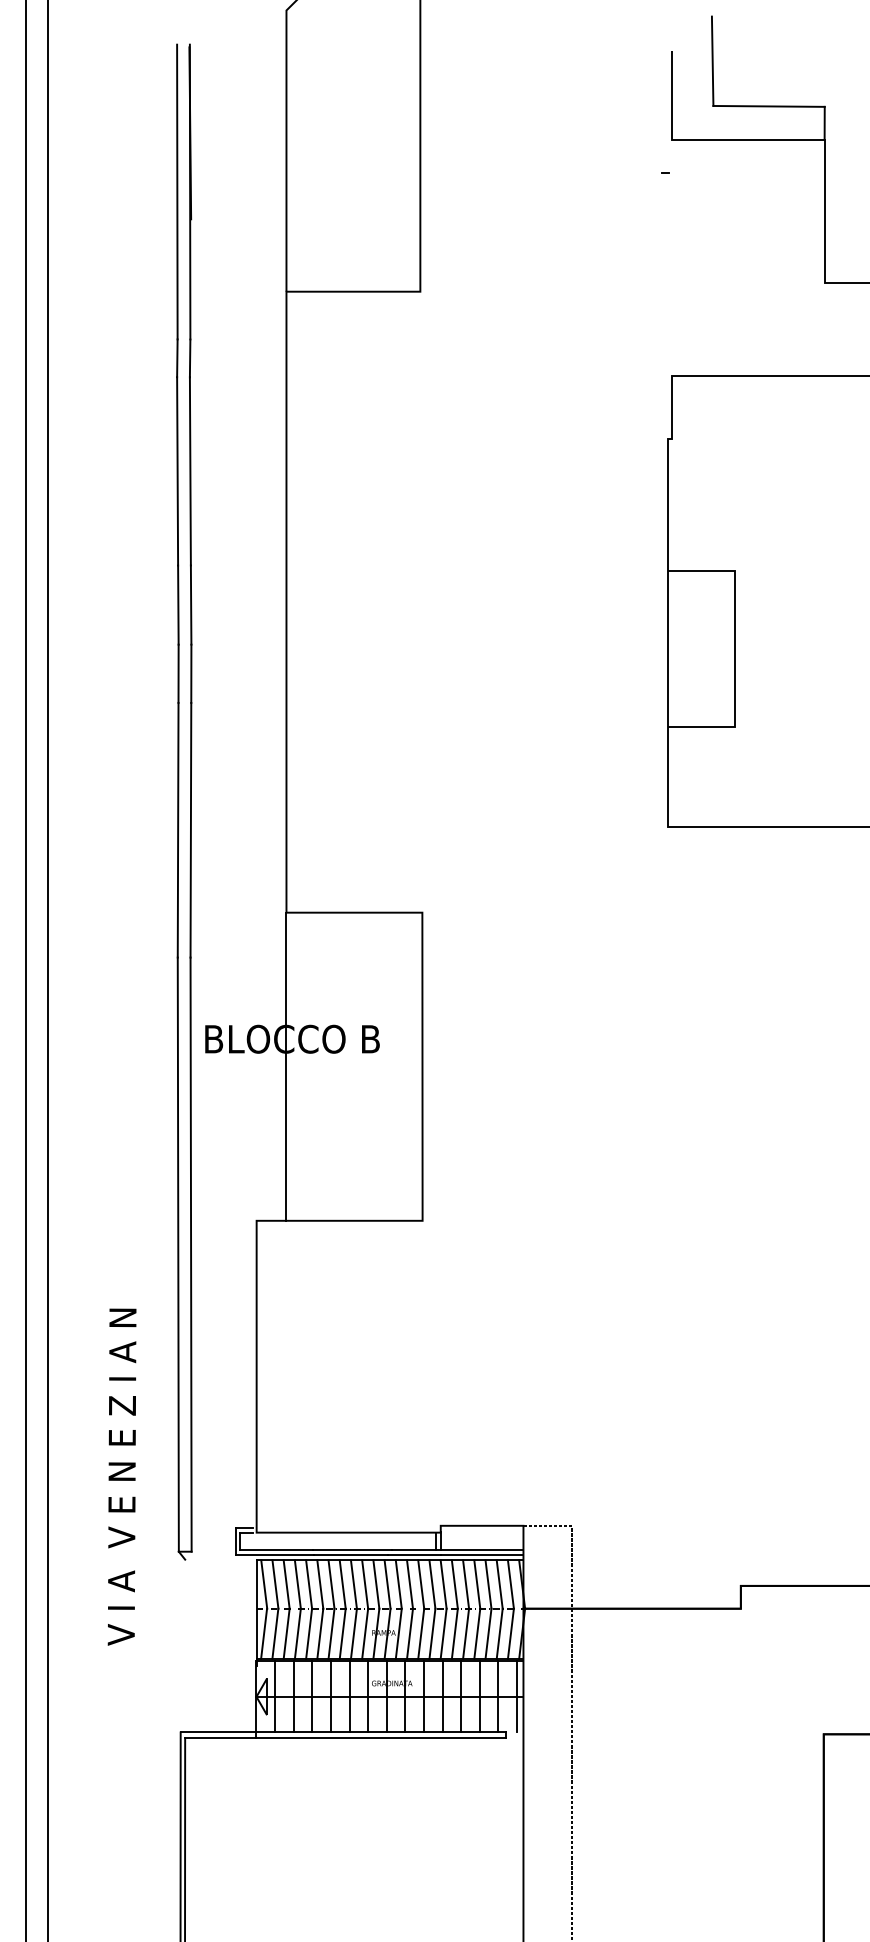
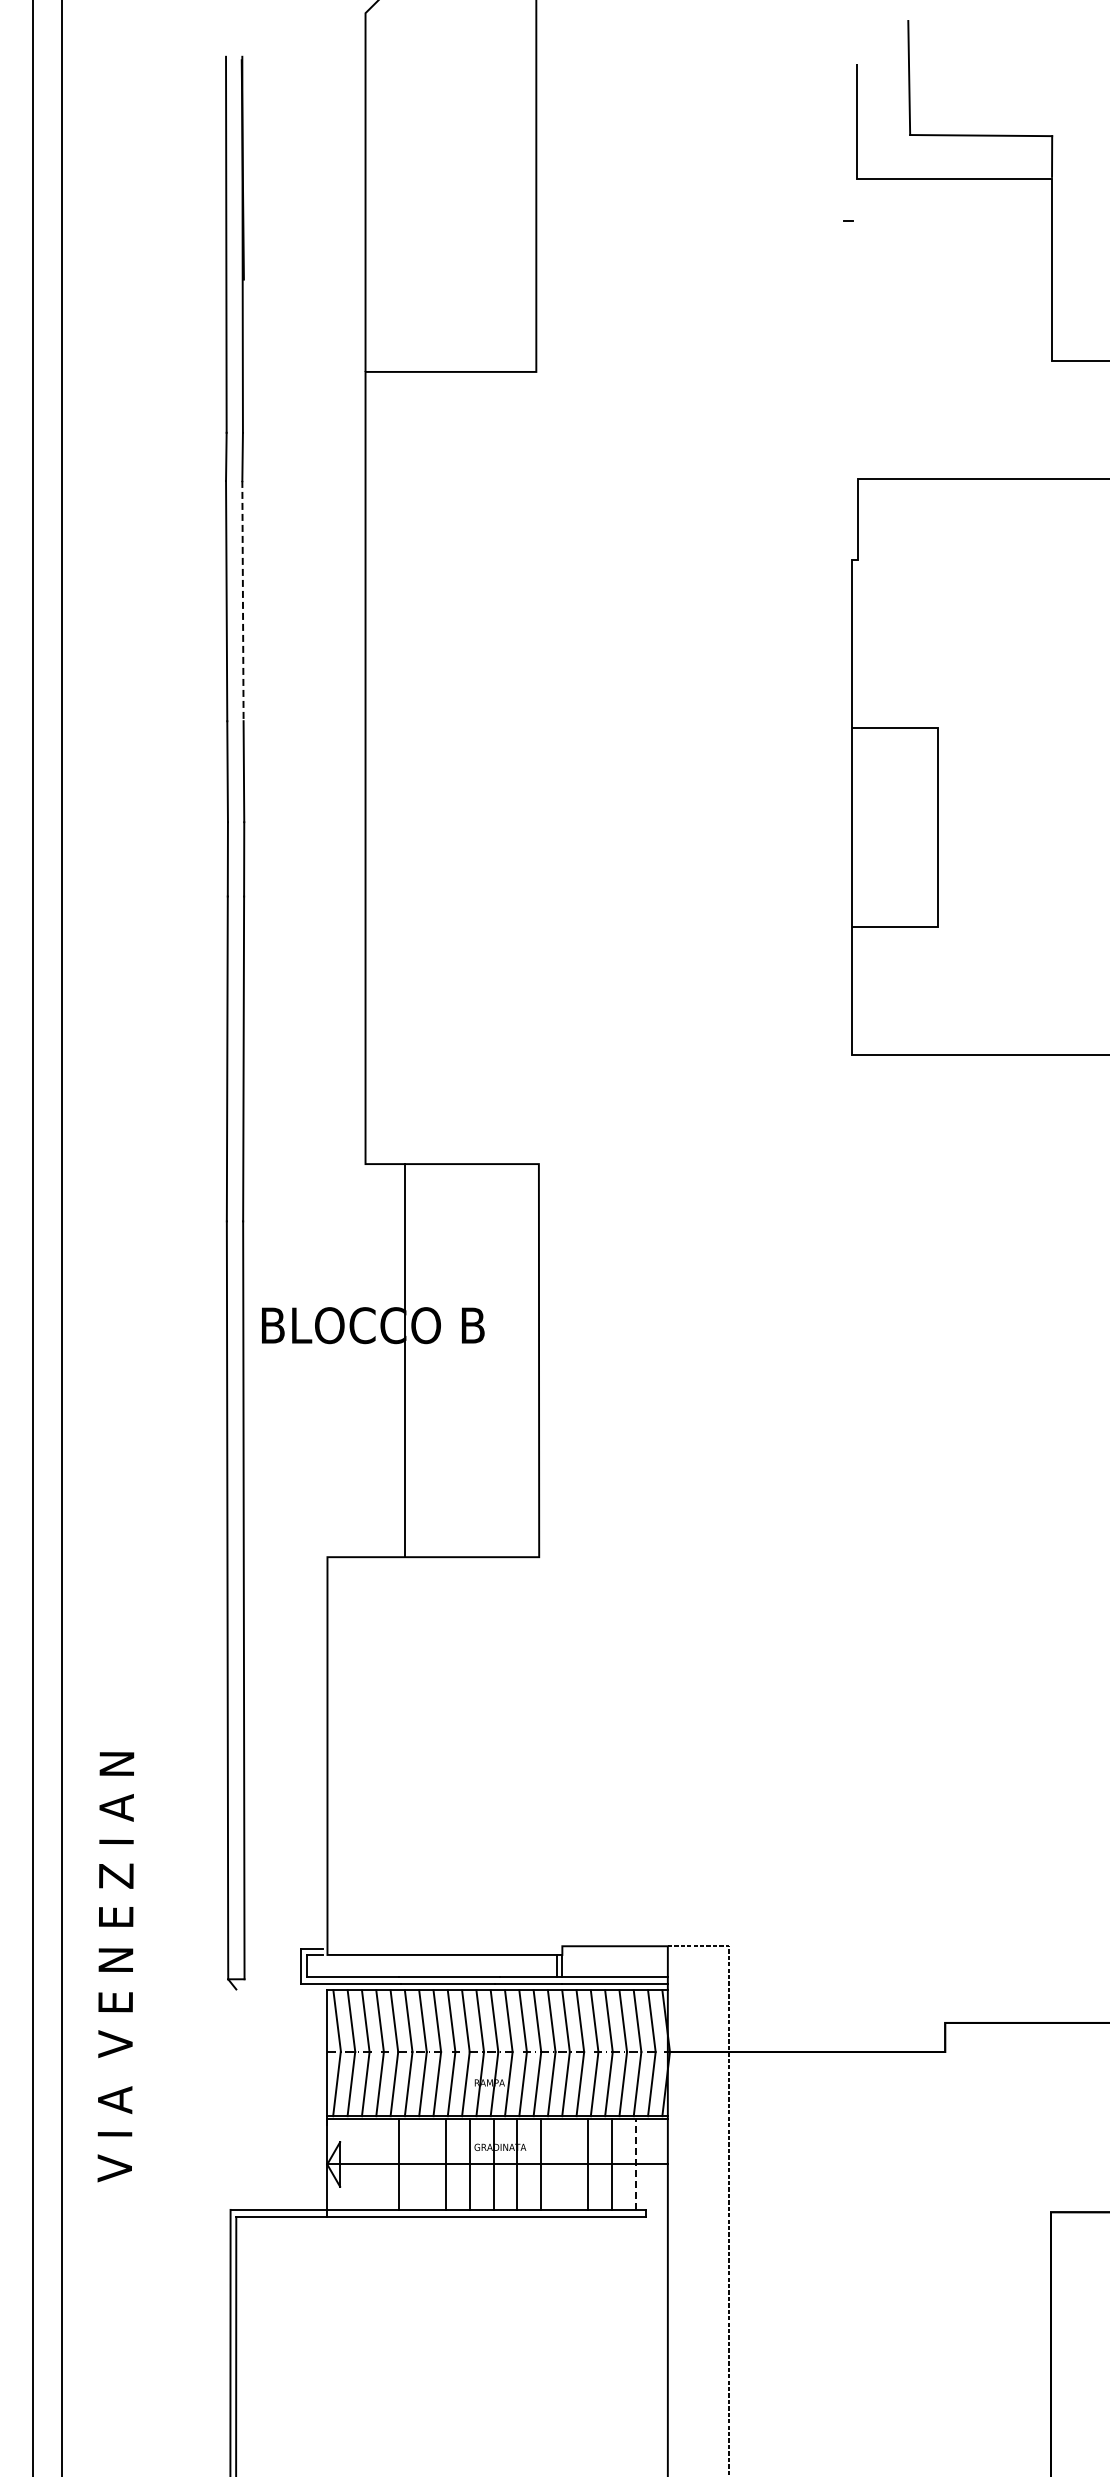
line: (190, 471) -> (242, 601), solid -> dashed
line: (286, 1066) -> (404, 1360), moved
text: (121, 1477) -> (115, 1967), moved
line: (275, 1696) -> (351, 2164), removed
line: (293, 1696) -> (374, 2164), removed
line: (331, 1696) -> (422, 2164), removed
line: (442, 1696) -> (564, 2164), removed
line: (498, 1696) -> (635, 2163), solid -> dashed
line: (516, 1696) -> (659, 2164), removed

